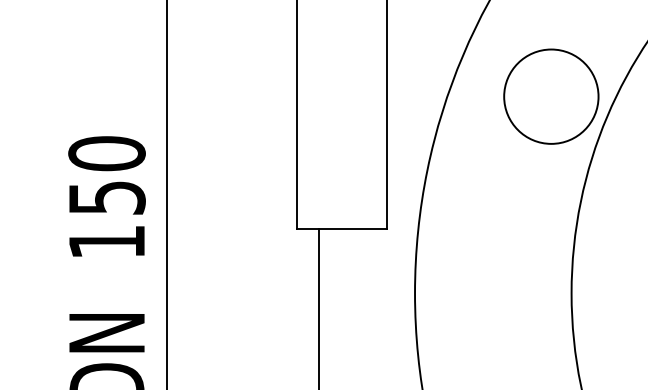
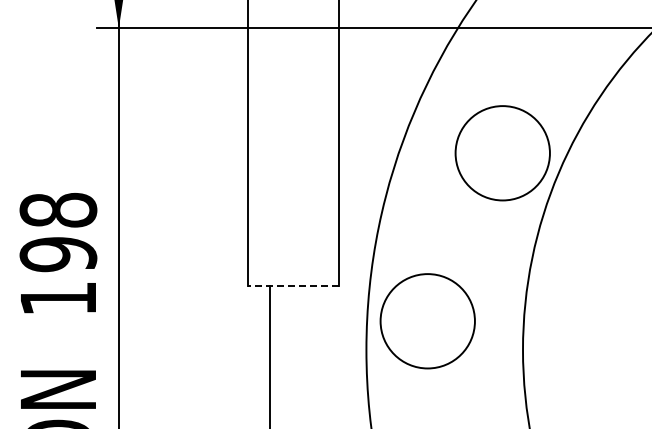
text: (107, 175) -> (58, 232), 150 -> 198
line: (342, 228) -> (293, 285), solid -> dashed
circle: (476, 264) -> (427, 321), added

